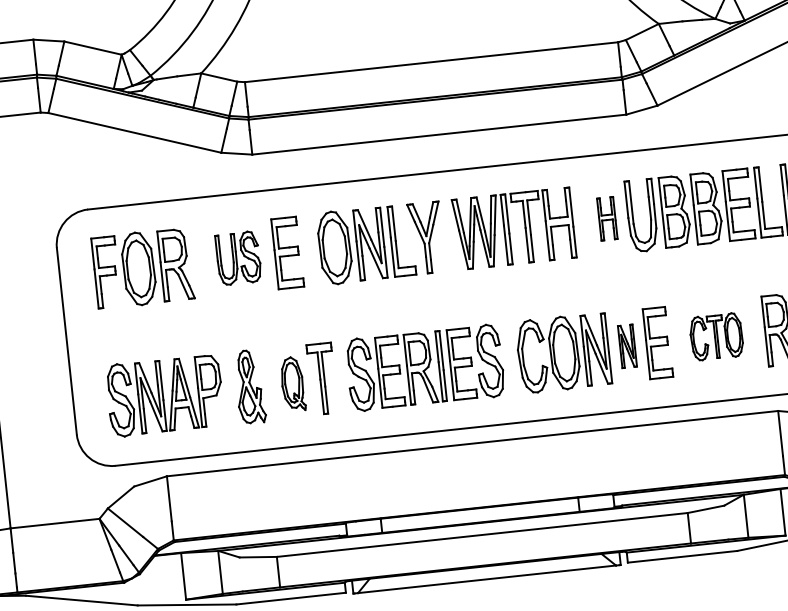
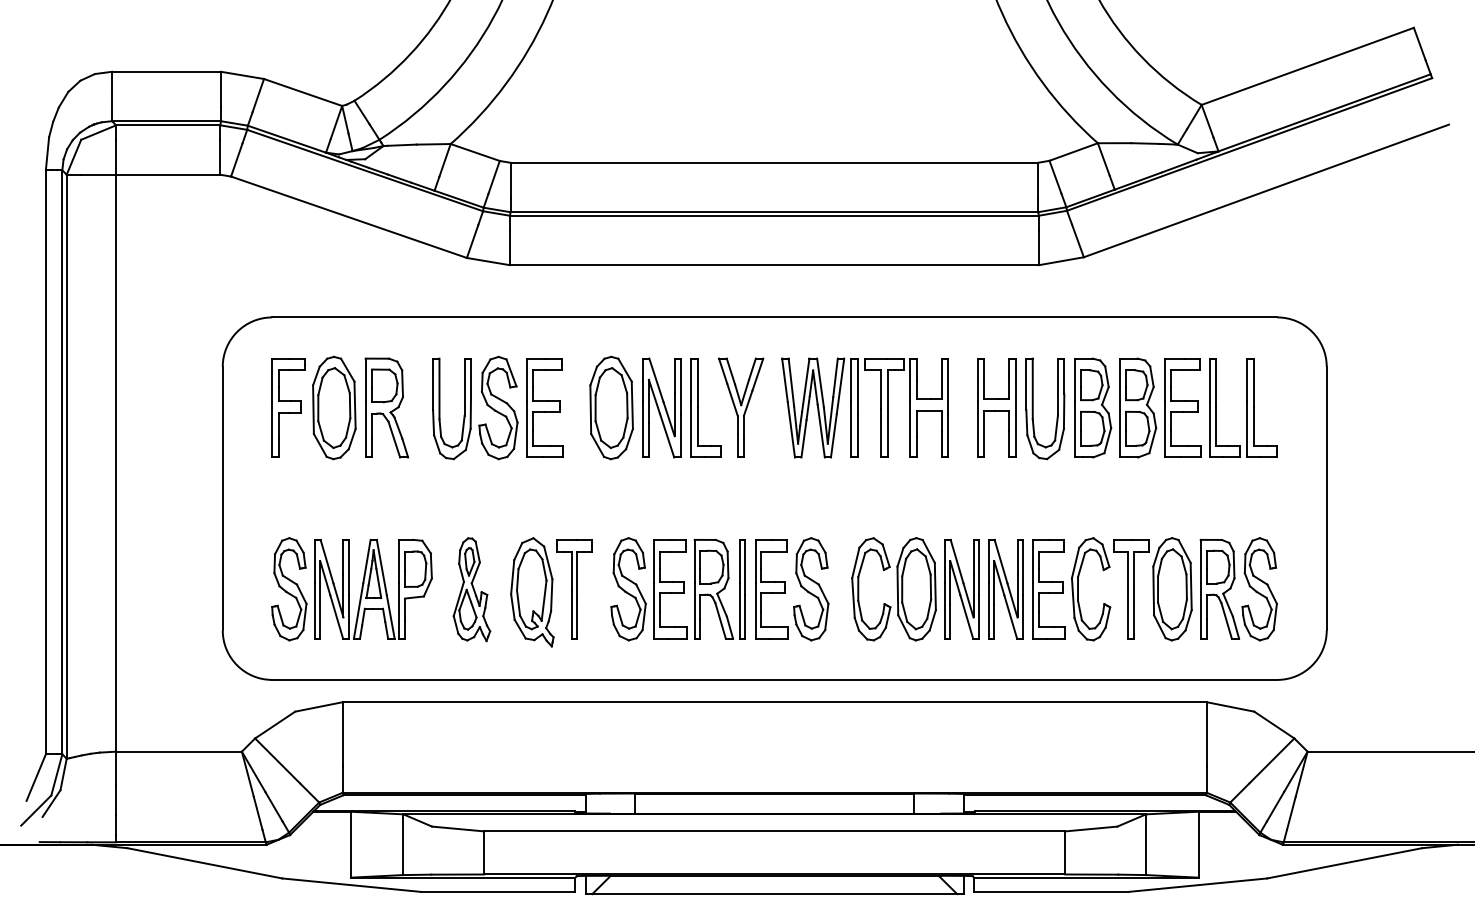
part: (607, 218) -> (996, 407), size x1.67
part: (238, 257) -> (475, 407), size x1.43
part: (716, 336) -> (1131, 589), size x1.67
part: (627, 346) -> (1005, 589), size x1.67
part: (292, 384) -> (532, 592), size x1.43

